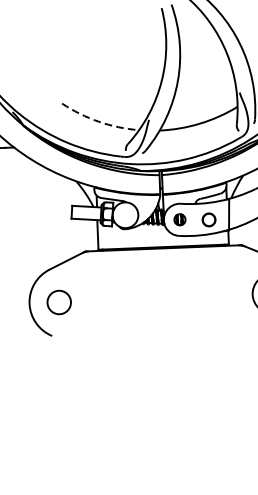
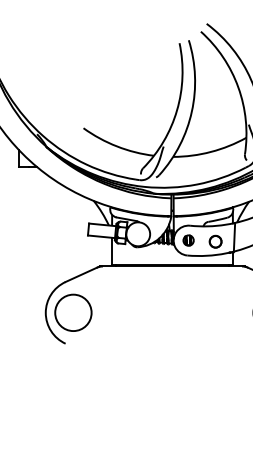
arc: (99, 121) -> (117, 146), dashed -> solid
circle: (59, 302) -> (73, 312), size x1.67

